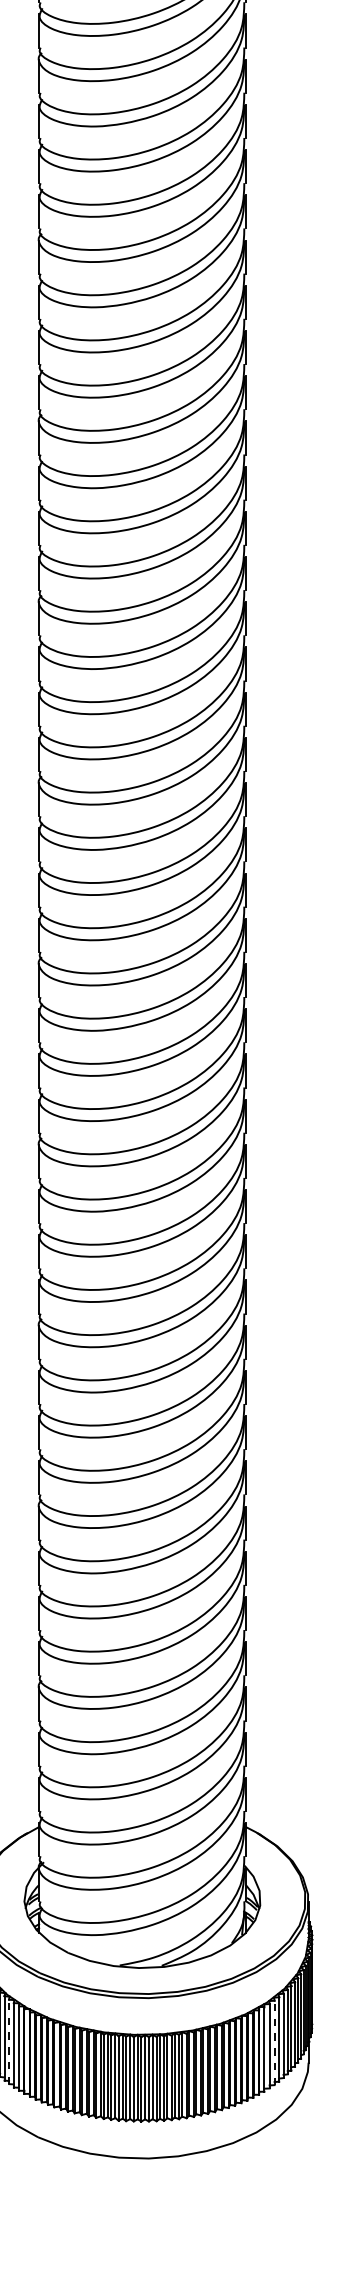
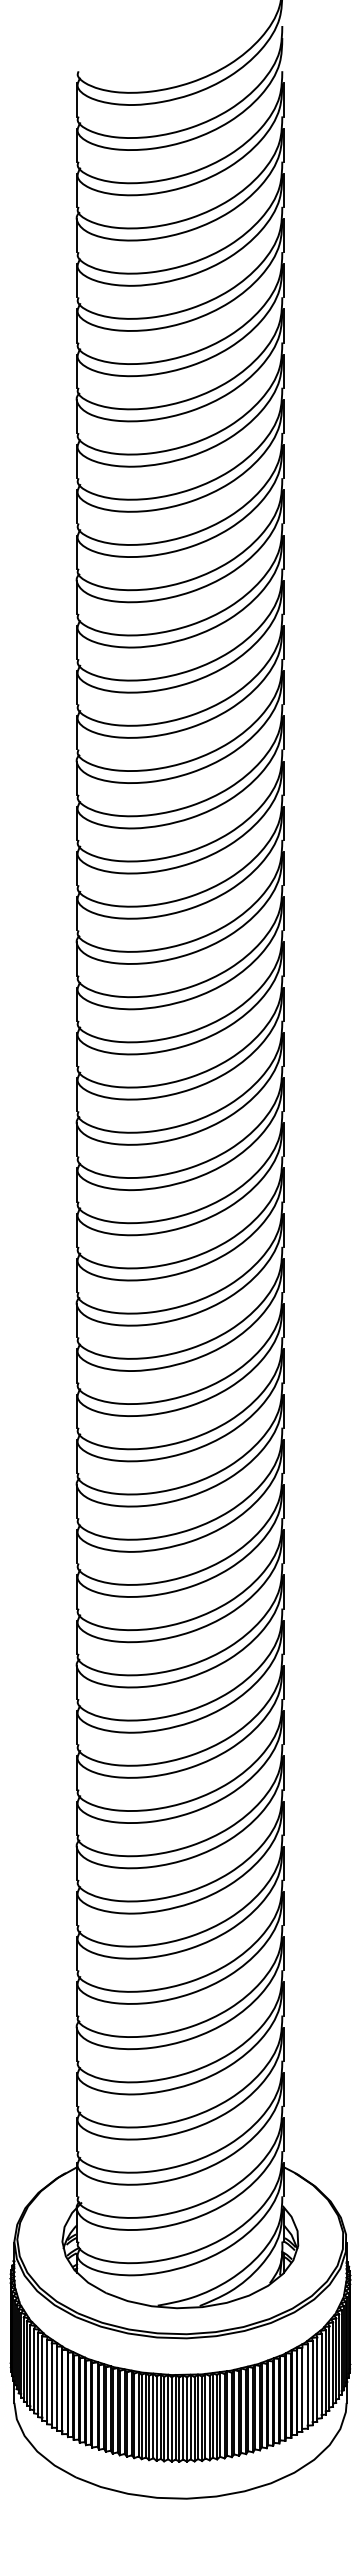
line: (9, 2041) -> (47, 2381), dashed -> solid
line: (274, 2042) -> (312, 2382), dashed -> solid

